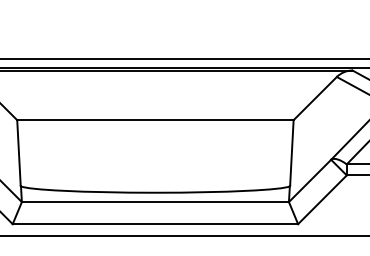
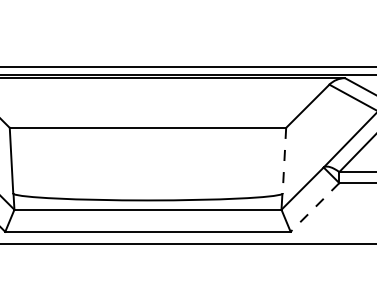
line: (291, 152) -> (284, 160), solid -> dashed
line: (321, 199) -> (314, 207), solid -> dashed

